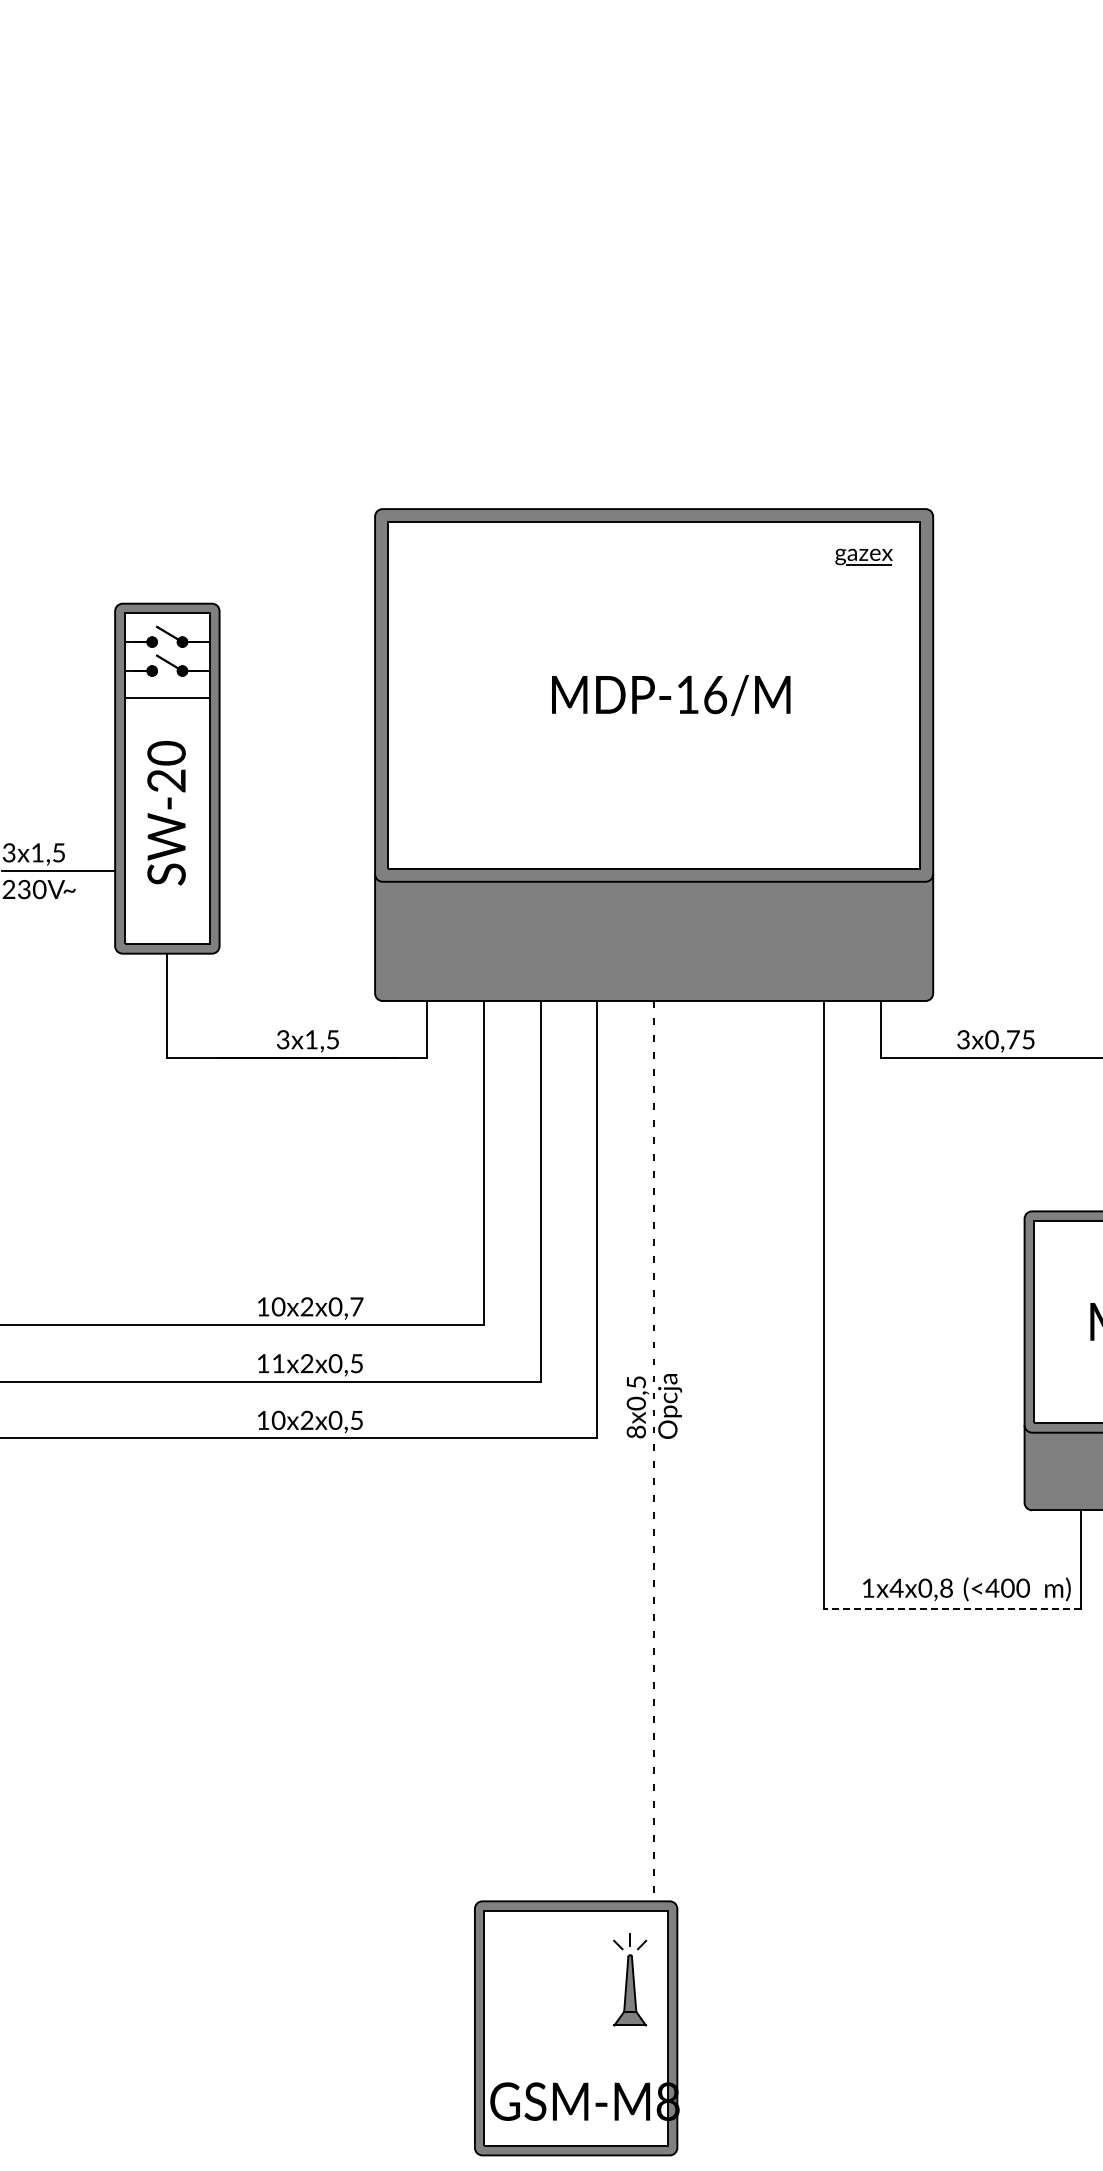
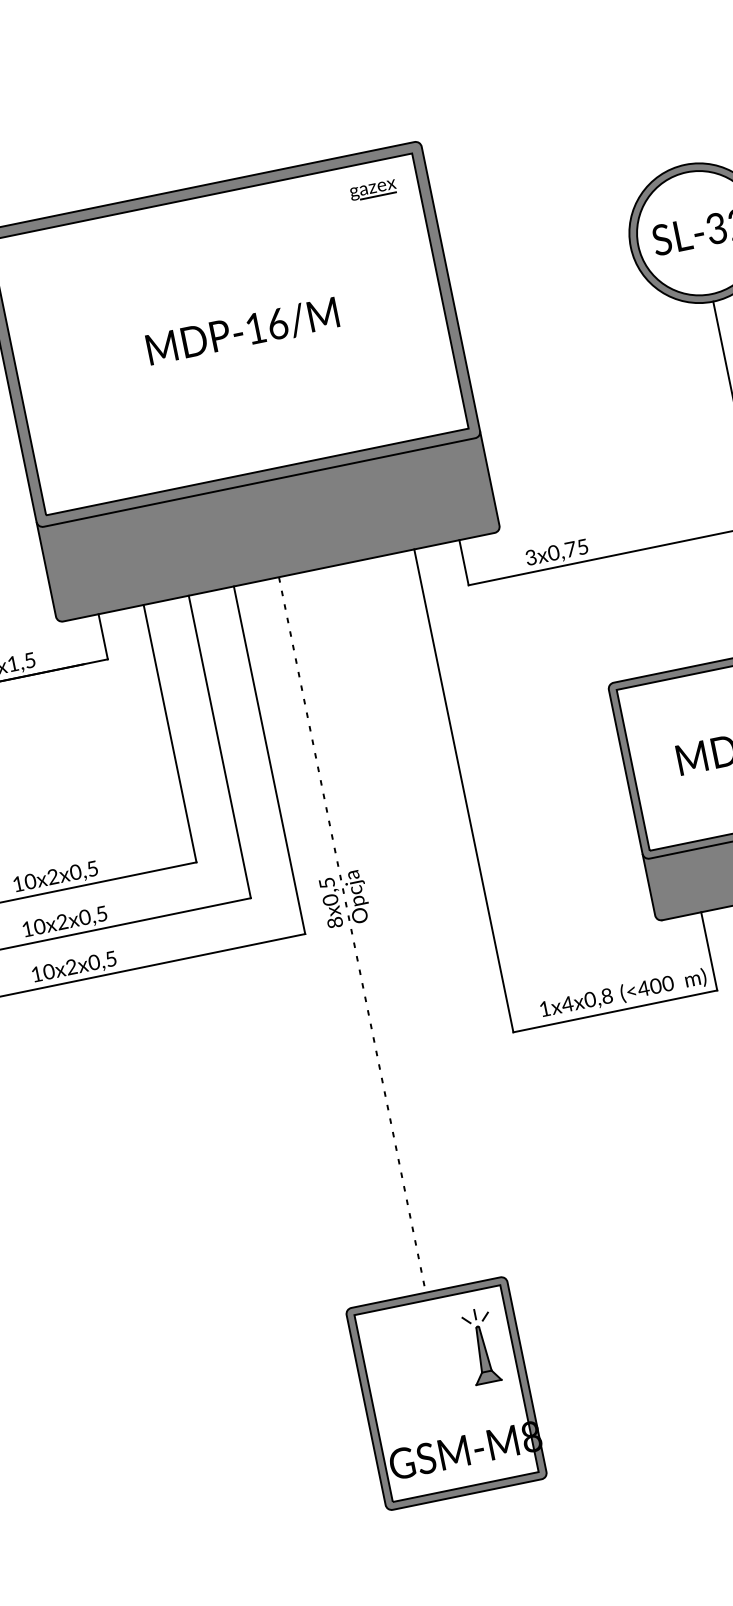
text: (356, 1306) -> (92, 868), 10x2x0,7 -> 10x2x0,5
text: (278, 1363) -> (39, 926), 11x2x0,5 -> 10x2x0,5
line: (952, 1608) -> (615, 1011), dashed -> solid
part: (576, 2028) -> (446, 1393), moved

